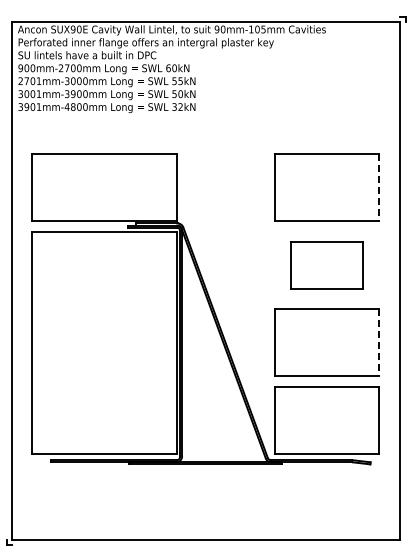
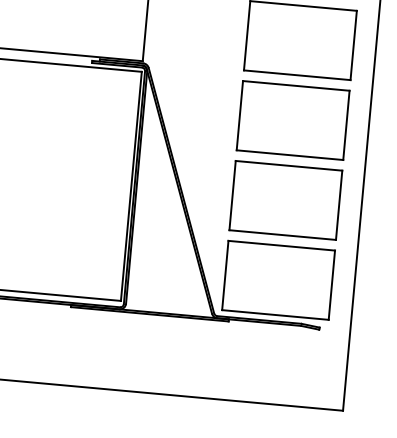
line: (378, 187) -> (353, 45), dashed -> solid
part: (326, 265) -> (292, 120), size x1.43
line: (378, 342) -> (339, 204), dashed -> solid

